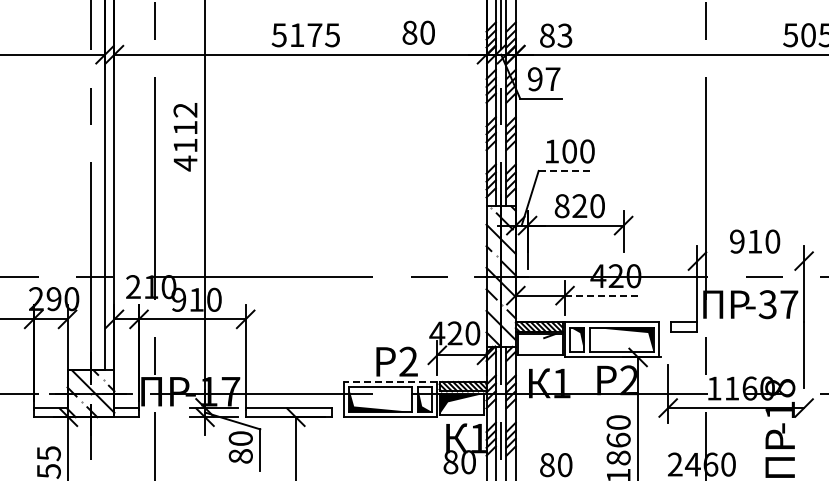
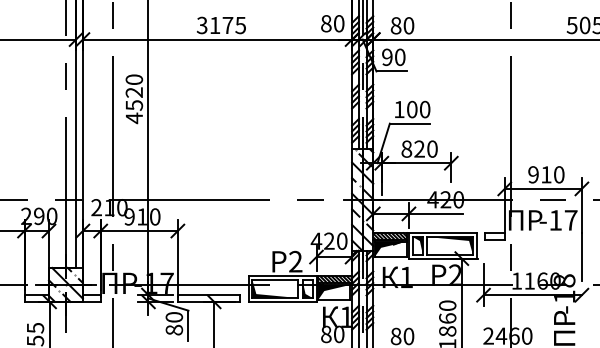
text: (418, 32) -> (332, 23), moved
text: (279, 34) -> (202, 24), 5175 -> 3175
text: (564, 35) -> (408, 25), 83 -> 80
text: (552, 79) -> (399, 57), 97 -> 90
text: (185, 128) -> (134, 92), 4112 -> 4520
line: (566, 170) -> (409, 123), dashed -> solid
line: (750, 261) -> (543, 189), added
line: (602, 295) -> (436, 213), dashed -> solid
text: (767, 304) -> (555, 220), -37 -> -17
fill: (540, 344) -> (391, 249), added
line: (390, 382) -> (282, 276), dashed -> solid

